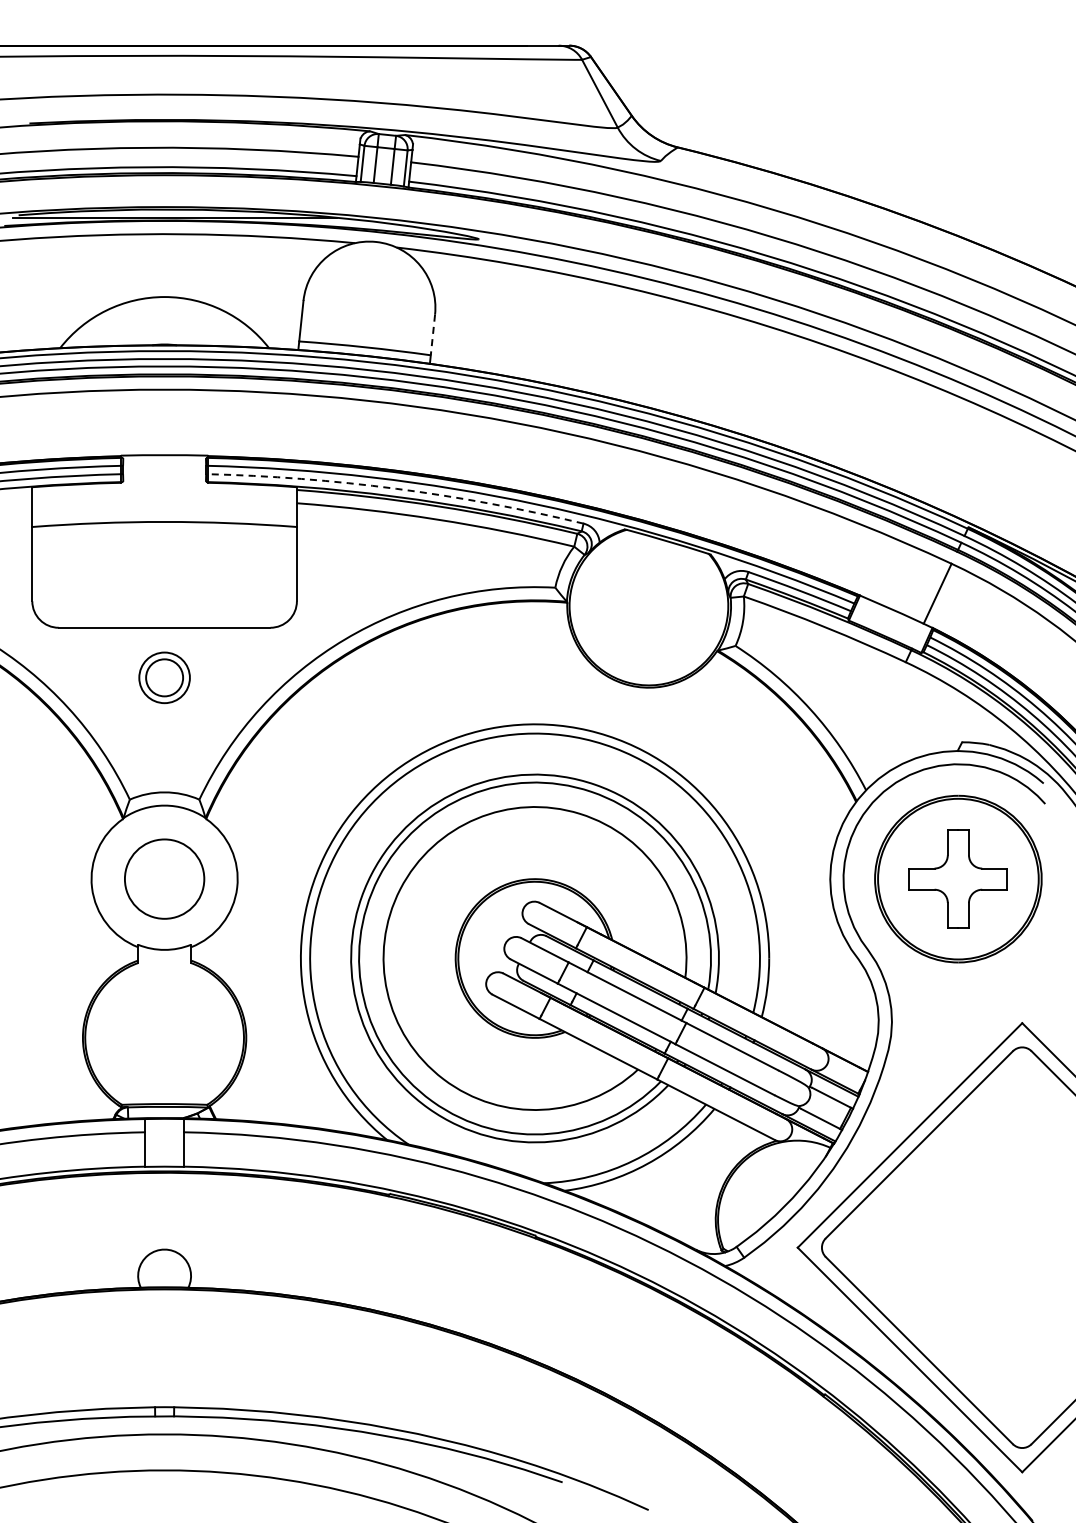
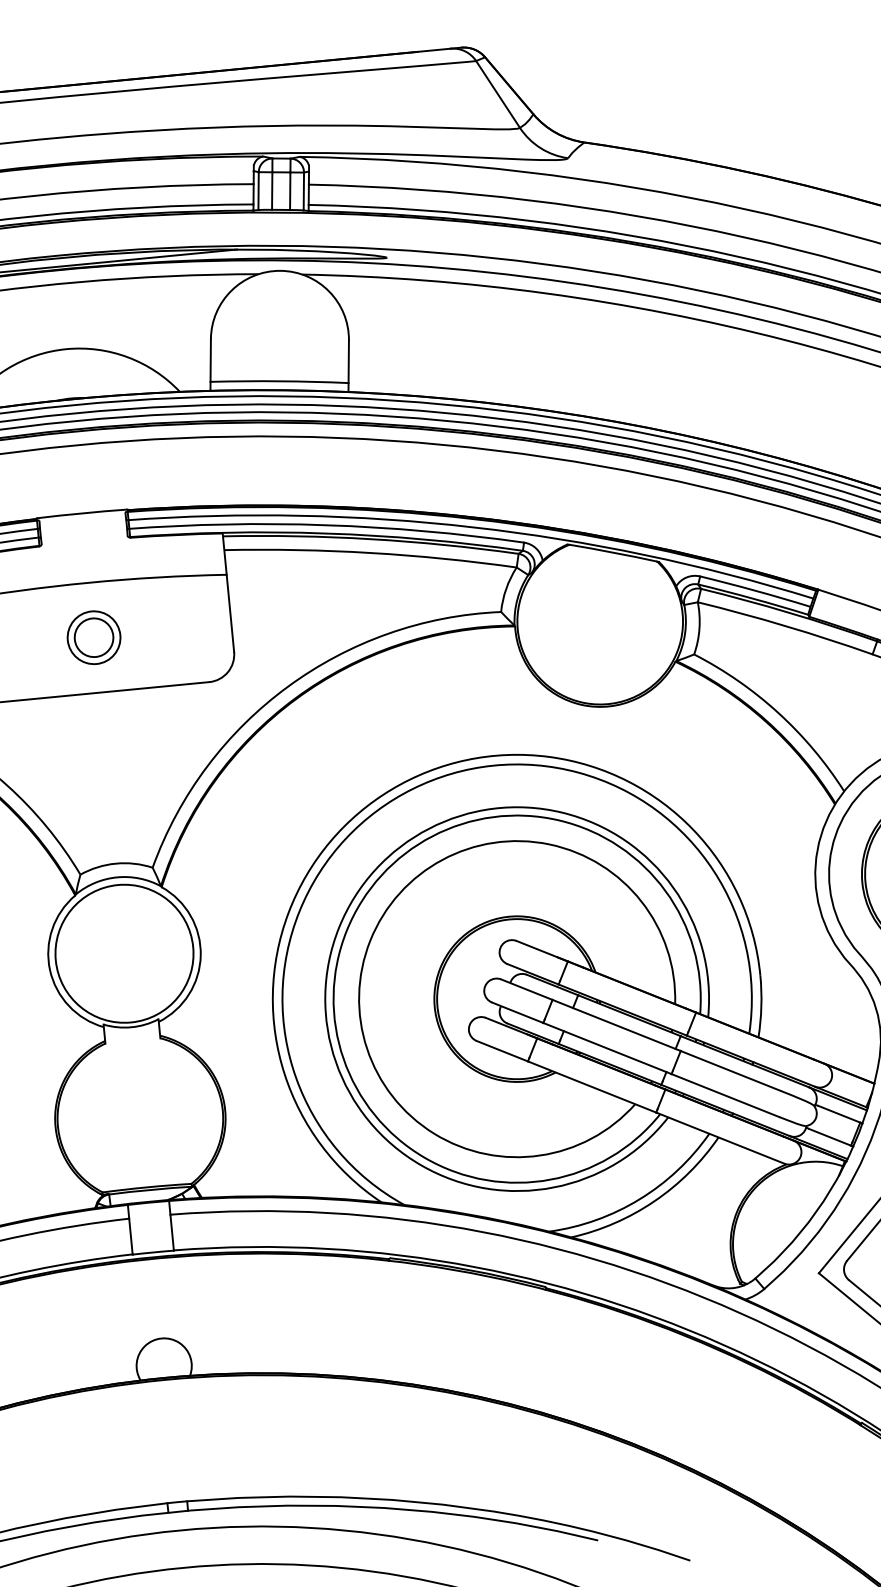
line: (432, 335) -> (348, 362), dashed -> solid
arc: (396, 488) -> (326, 524), dashed -> solid
part: (164, 677) -> (93, 637), moved
circle: (164, 879) -> (124, 954), size x1.67

